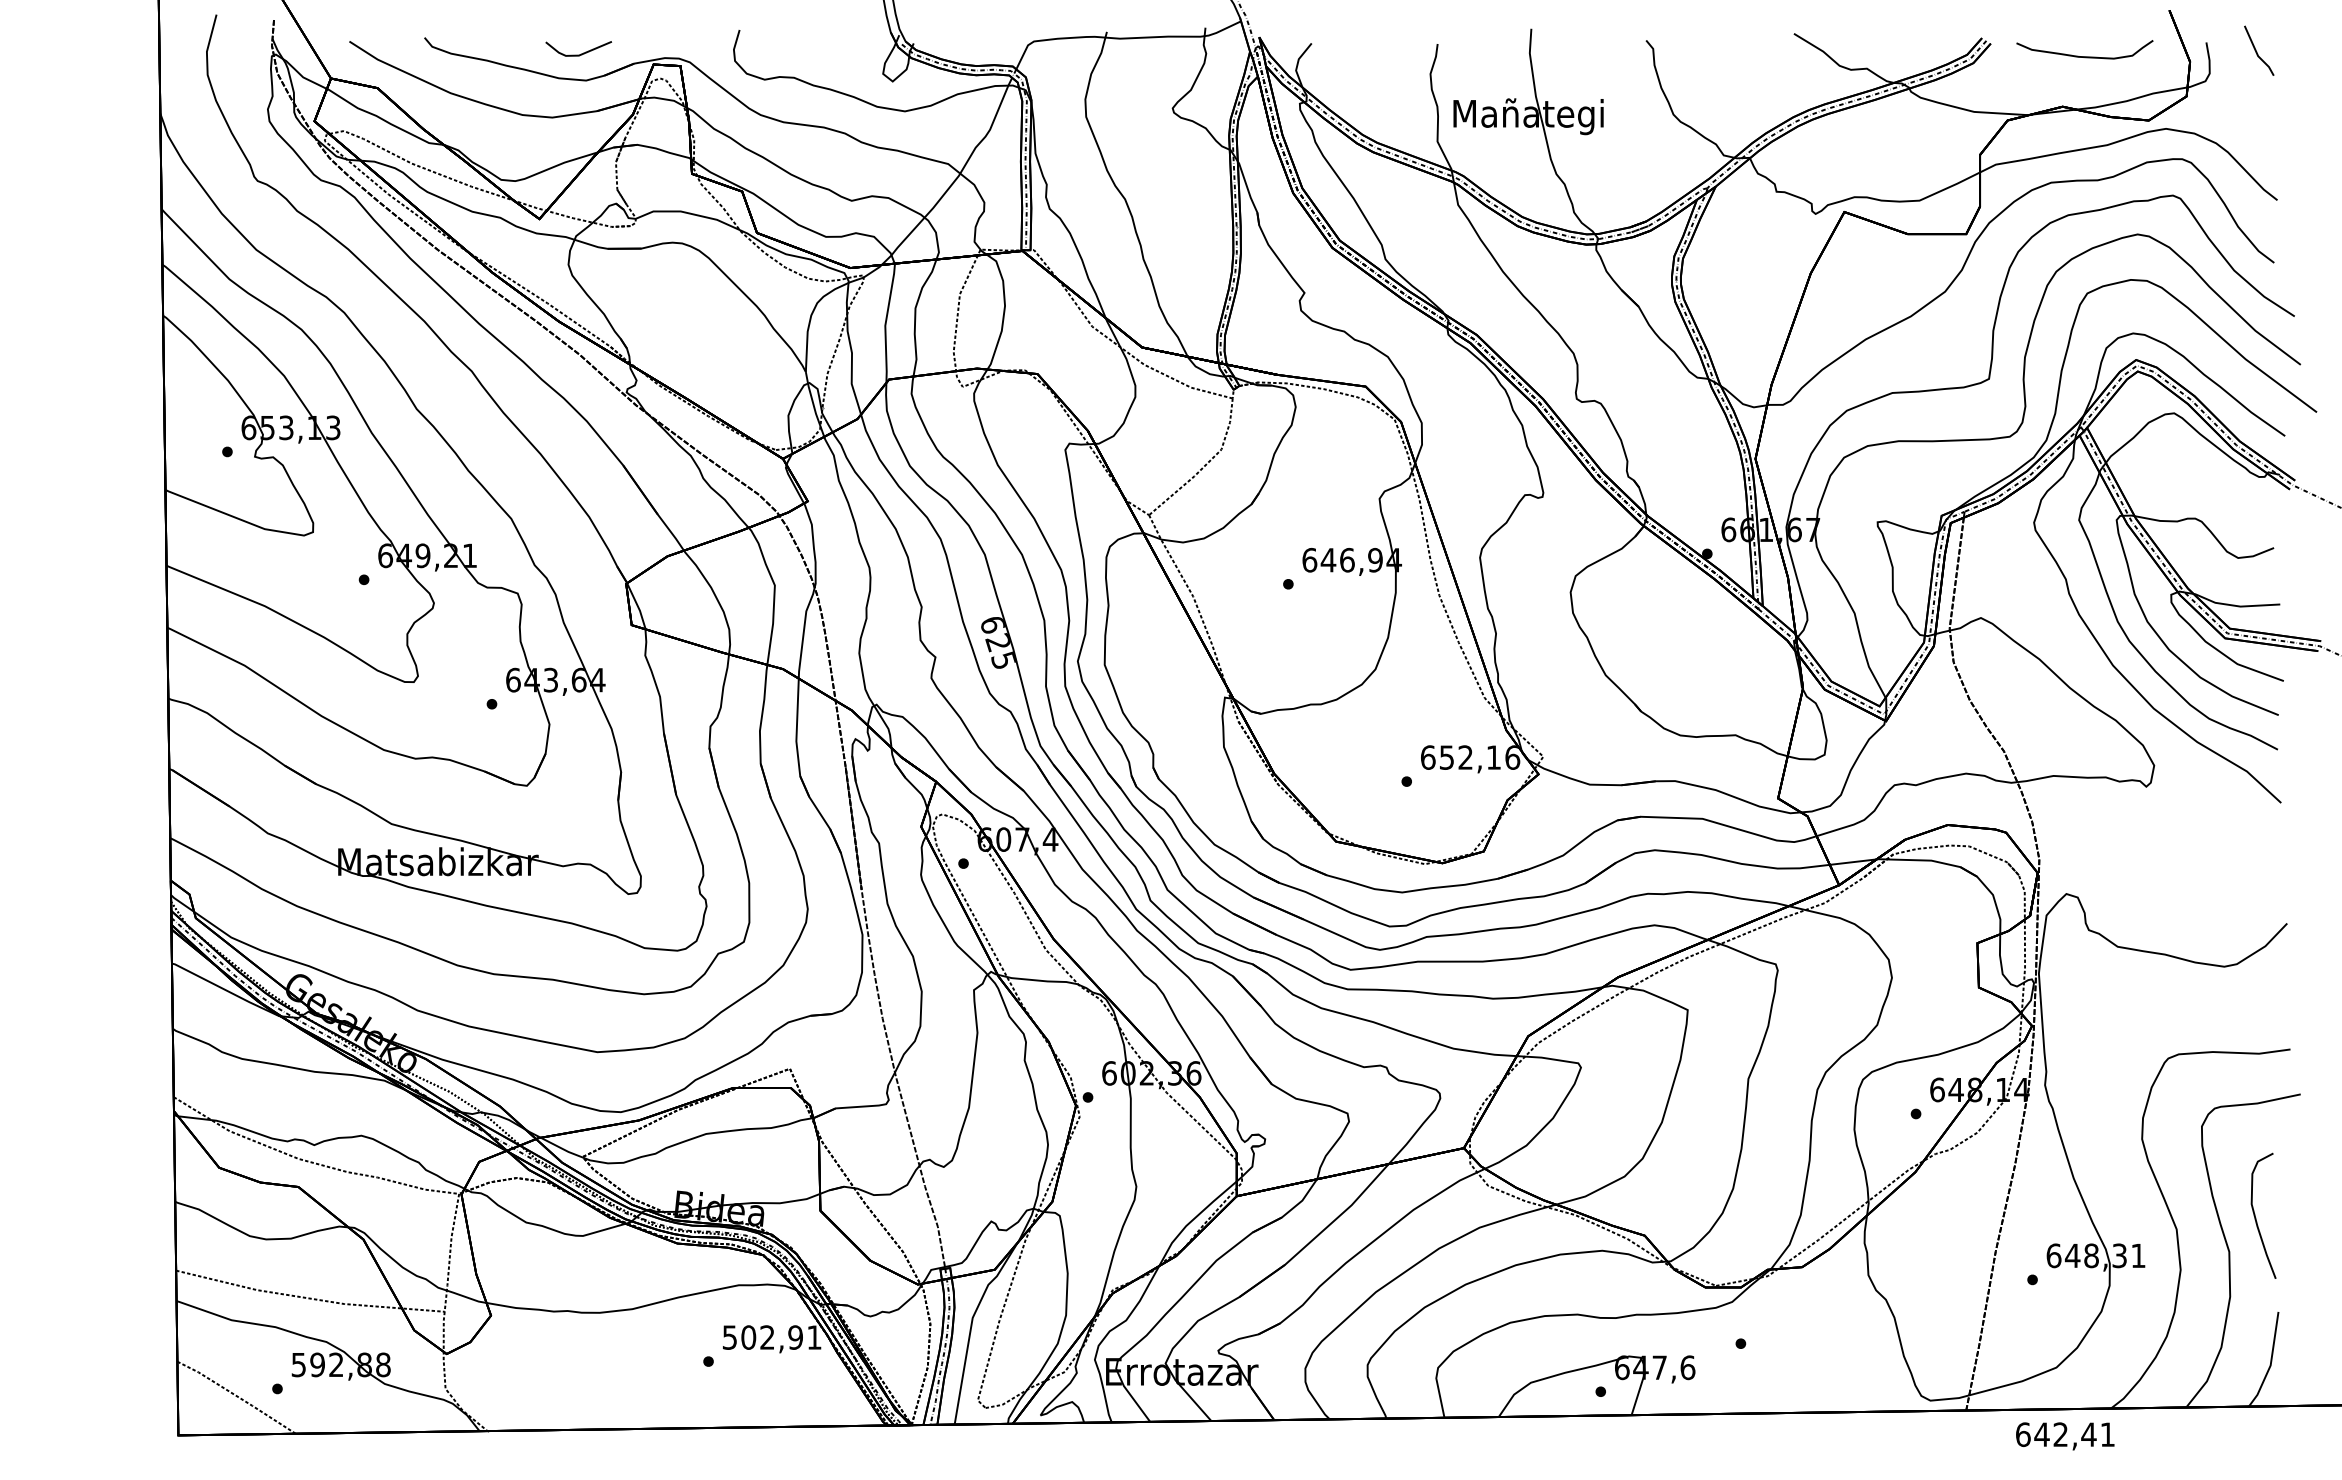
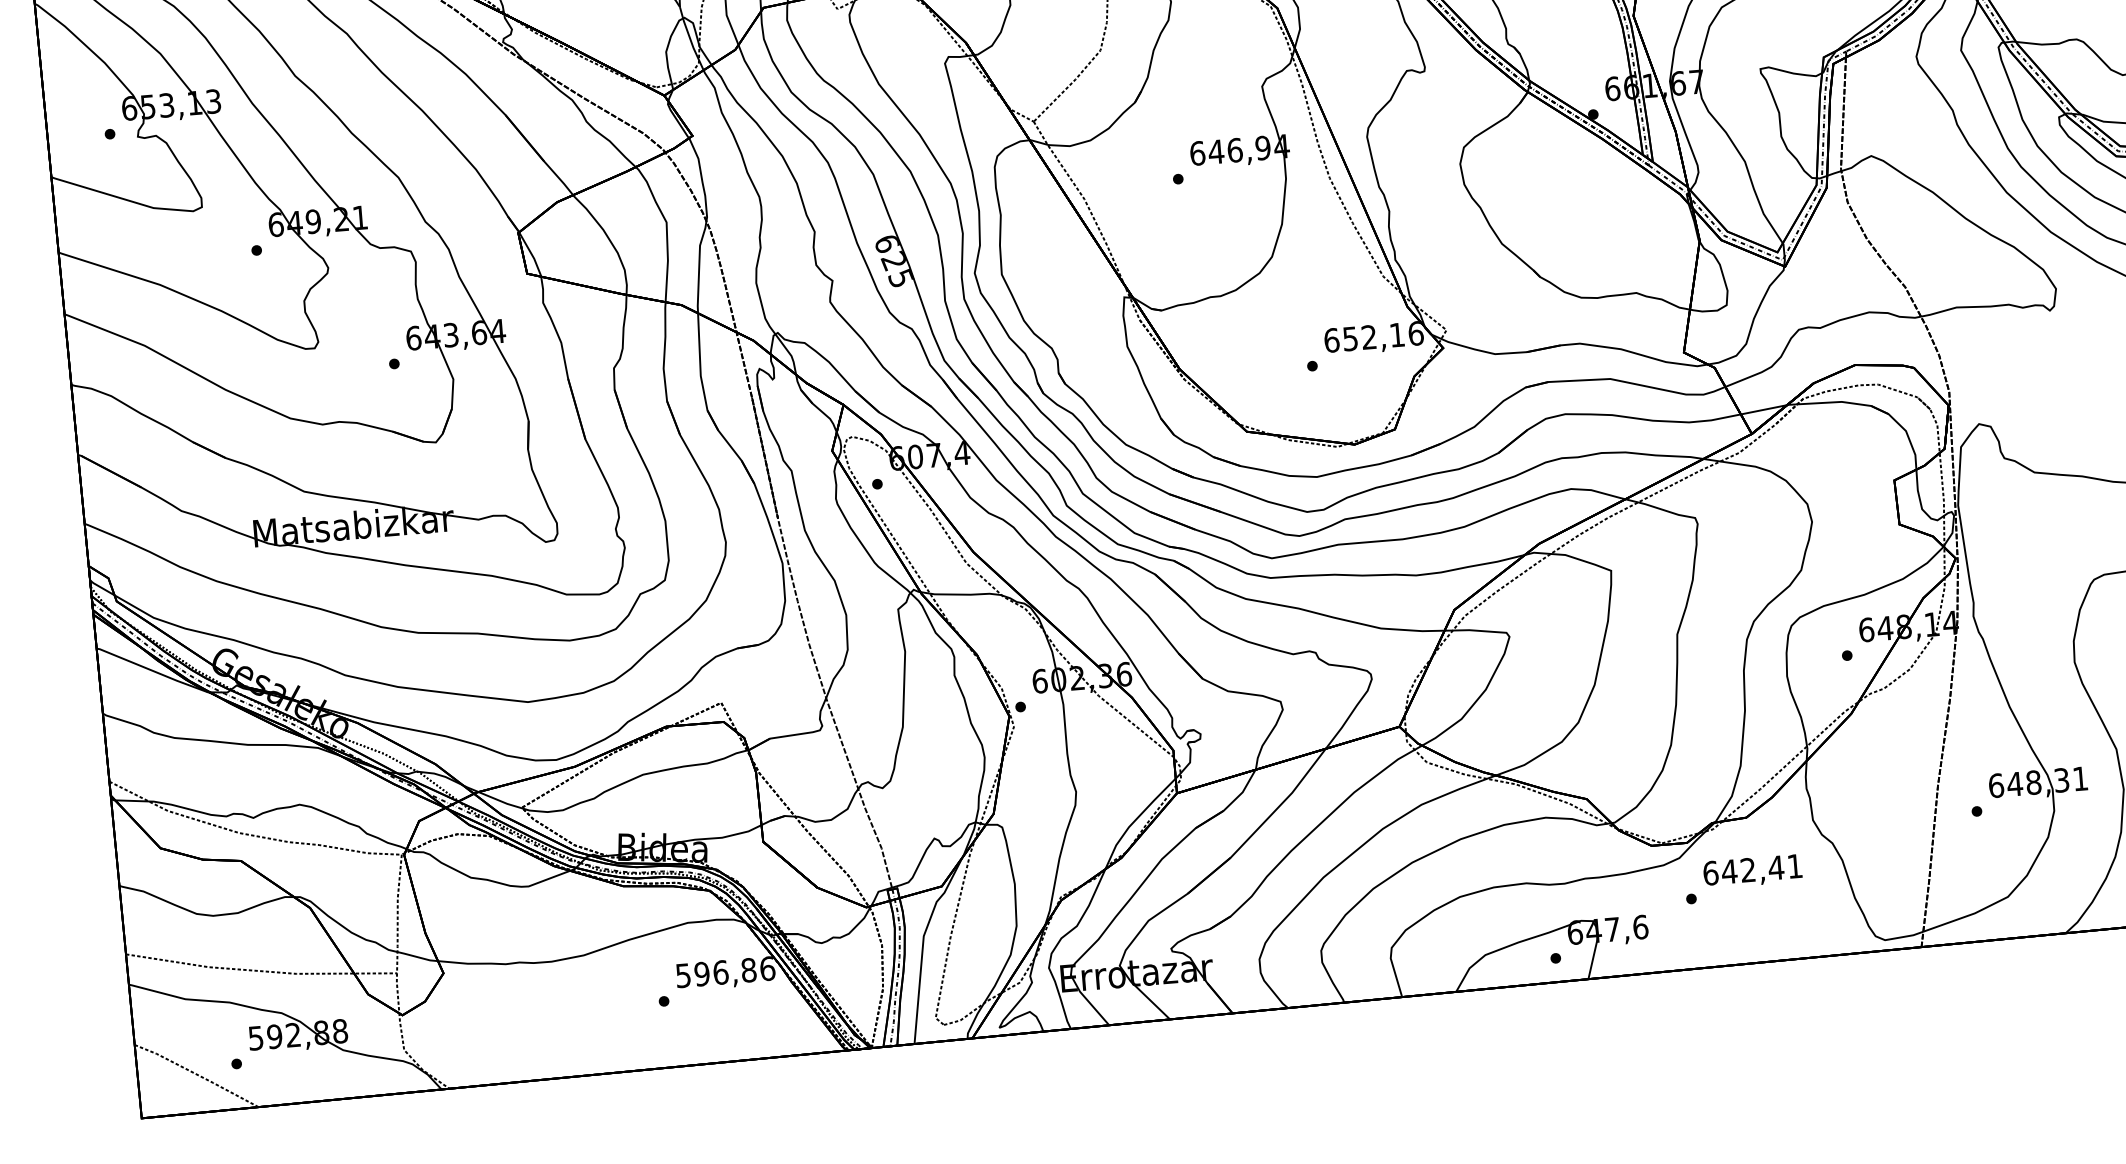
text: (781, 1337) -> (734, 971), 502,91 -> 596,86
text: (2065, 1436) -> (1753, 871), moved

